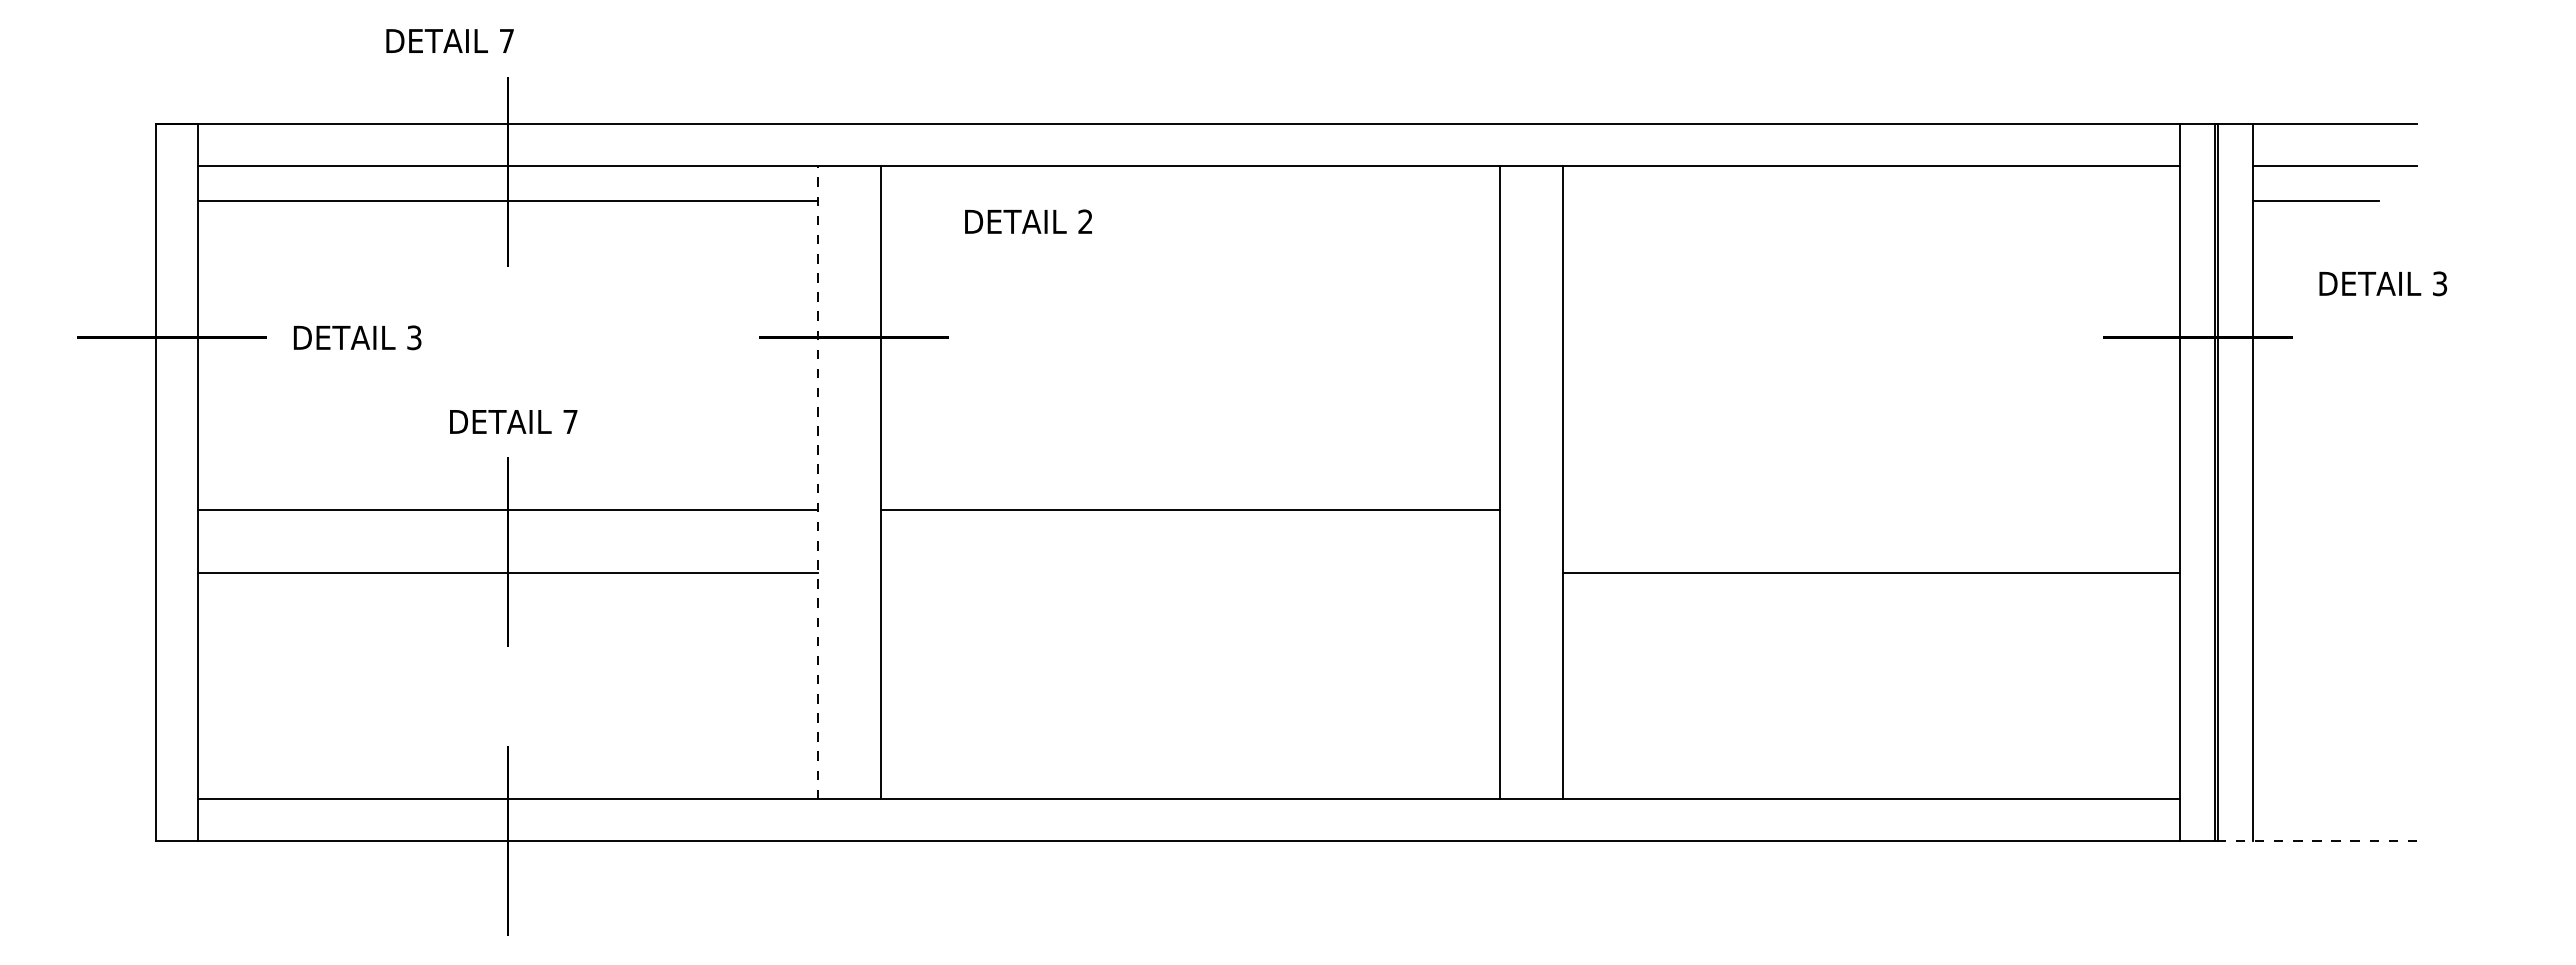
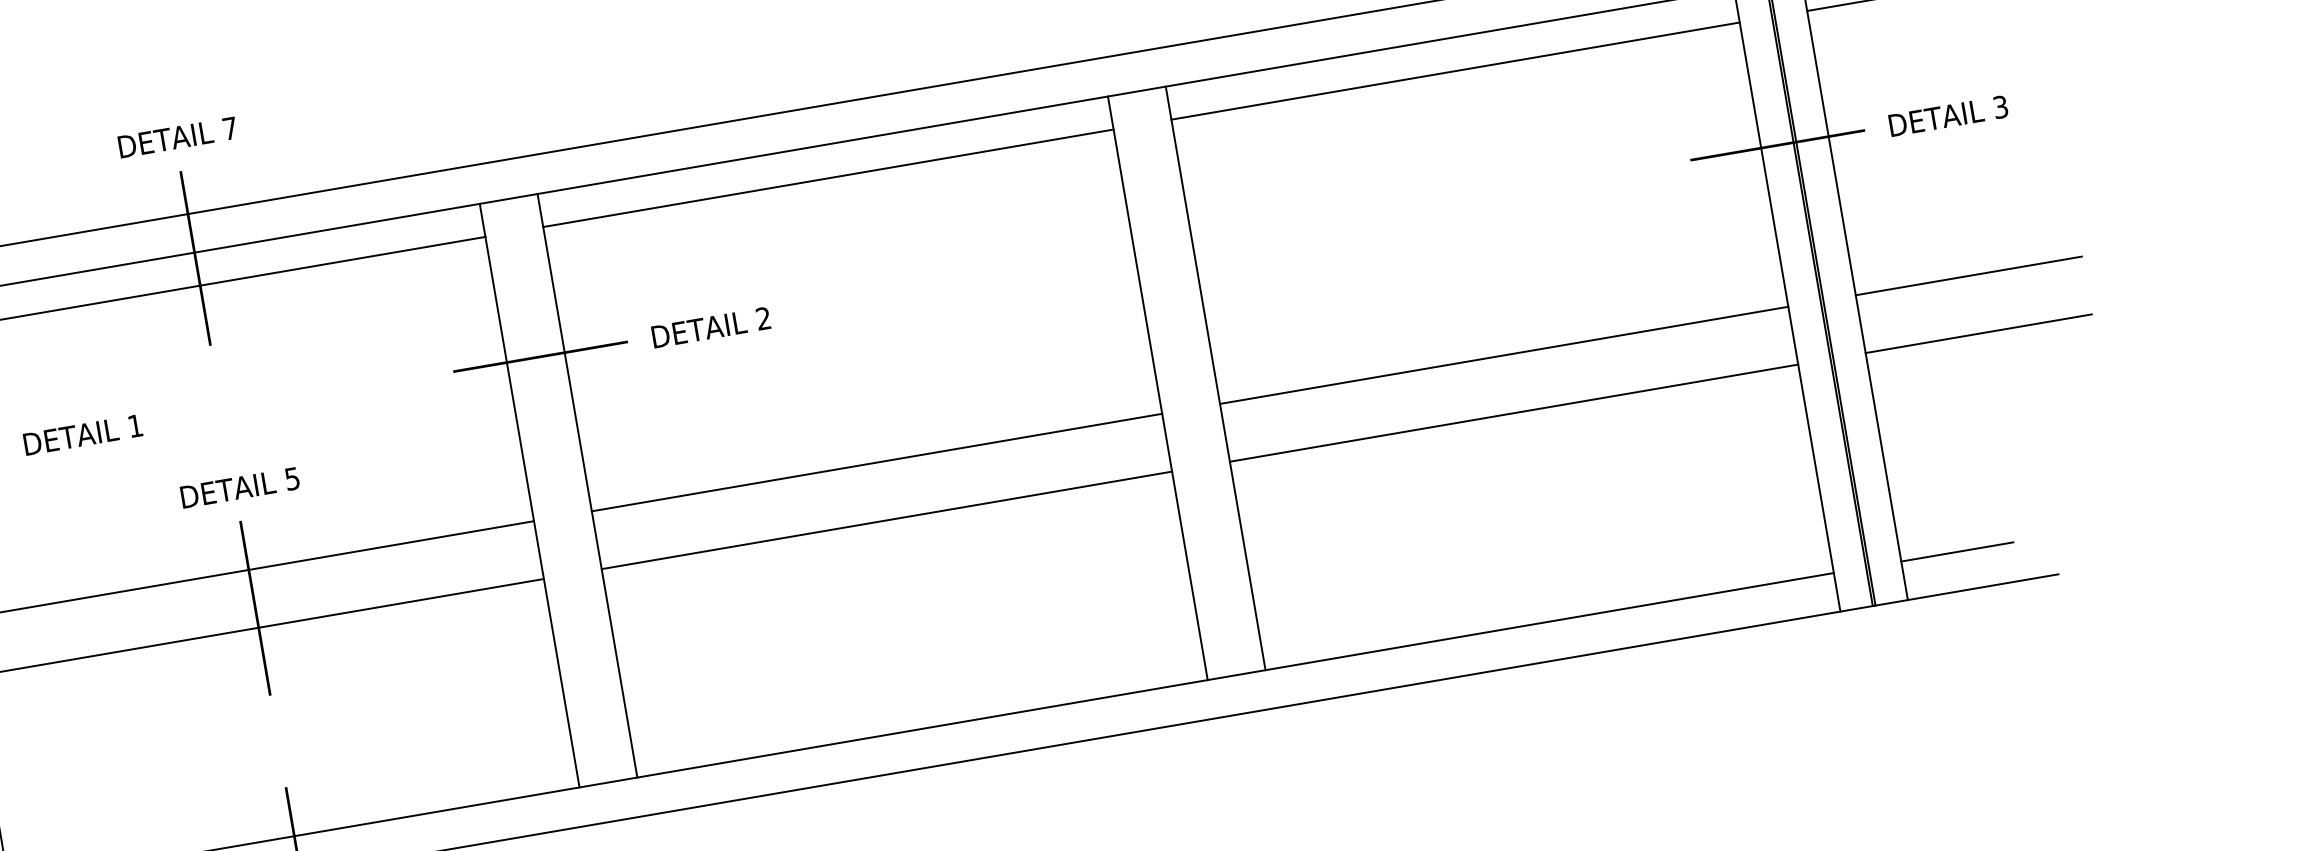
text: (449, 40) -> (177, 137), moved
line: (1189, 201) -> (827, 178), added
line: (1870, 201) -> (1454, 71), added
text: (1028, 221) -> (711, 327), moved
text: (2383, 283) -> (1948, 115), moved
text: (414, 337) -> (135, 425), 3 -> 1
text: (570, 422) -> (292, 479), 7 -> 5
line: (817, 482) -> (529, 495), dashed -> solid
line: (1870, 510) -> (1503, 355), added
line: (2375, 510) -> (1968, 276), added
line: (1189, 572) -> (886, 520), added
line: (2375, 572) -> (1978, 333), added
line: (2313, 799) -> (1956, 552), added
line: (2317, 841) -> (1967, 590), dashed -> solid

